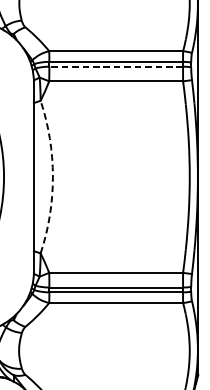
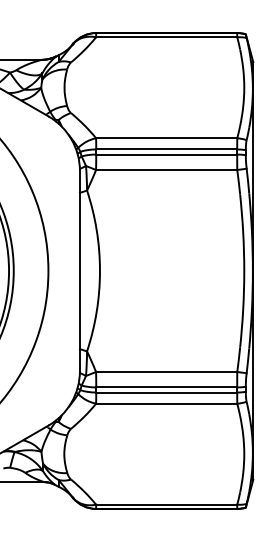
line: (116, 66) -> (166, 154), dashed -> solid
arc: (52, 177) -> (99, 271), dashed -> solid

